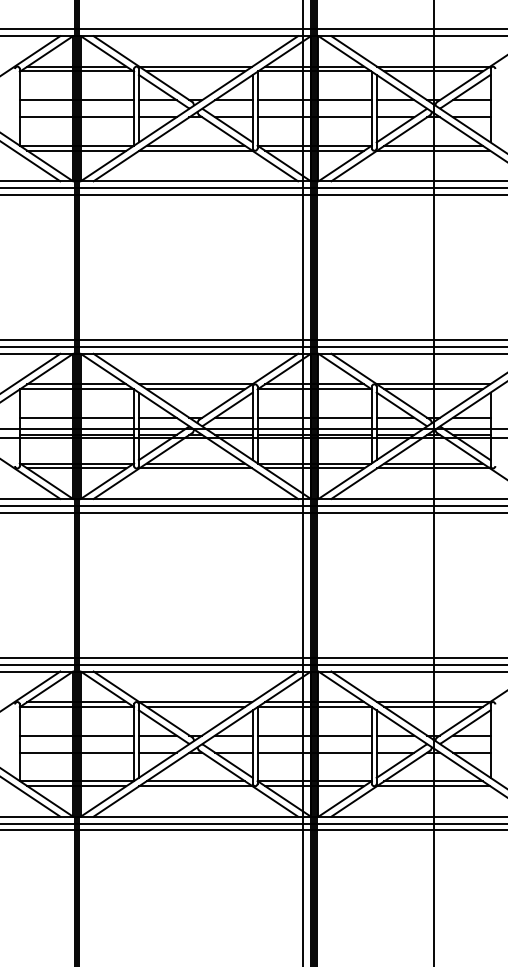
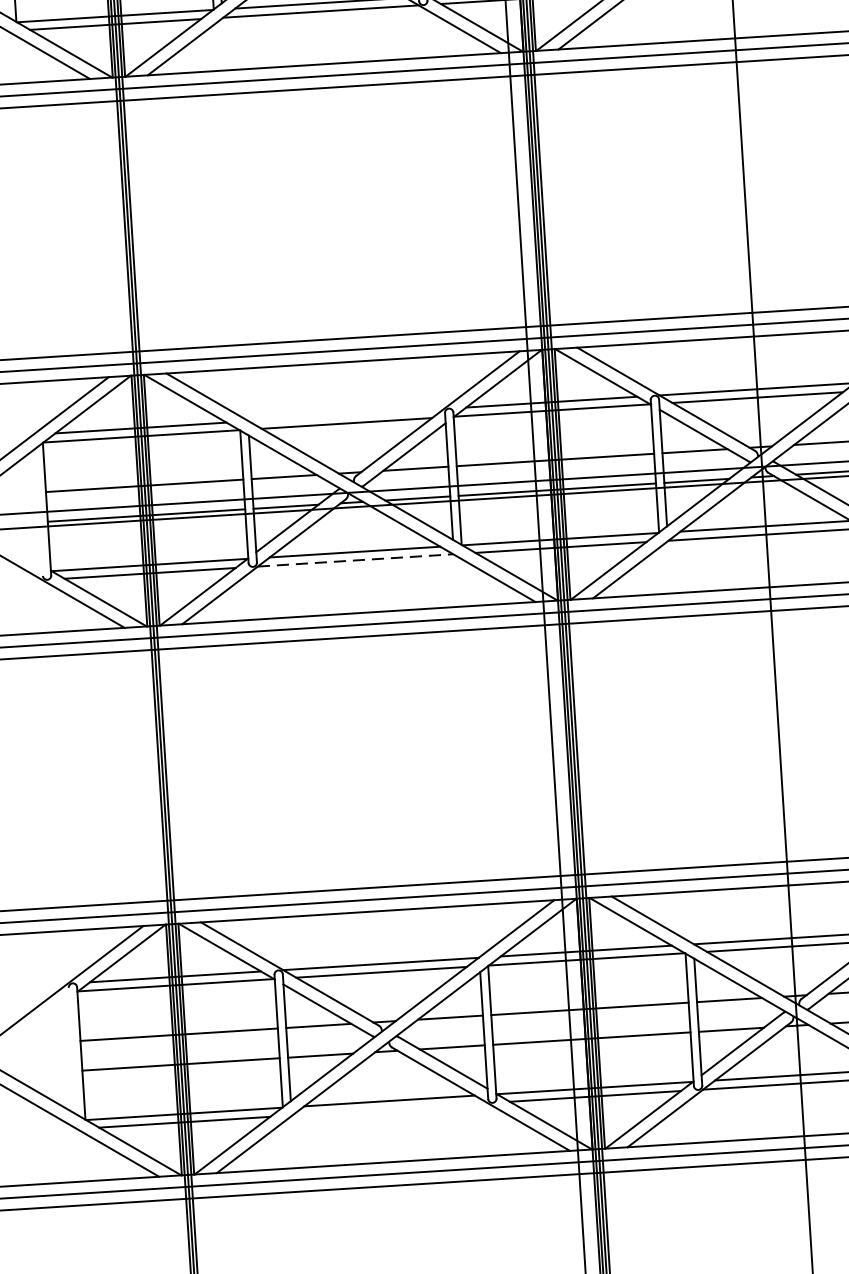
line: (195, 384) -> (345, 415), removed
line: (195, 468) -> (354, 560), solid -> dashed
line: (195, 786) -> (389, 1109), removed

